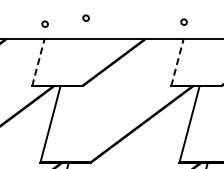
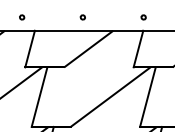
part: (85, 17) -> (82, 16), moved
part: (44, 23) -> (21, 16), moved
line: (38, 62) -> (30, 48), dashed -> solid
line: (177, 62) -> (138, 48), dashed -> solid

